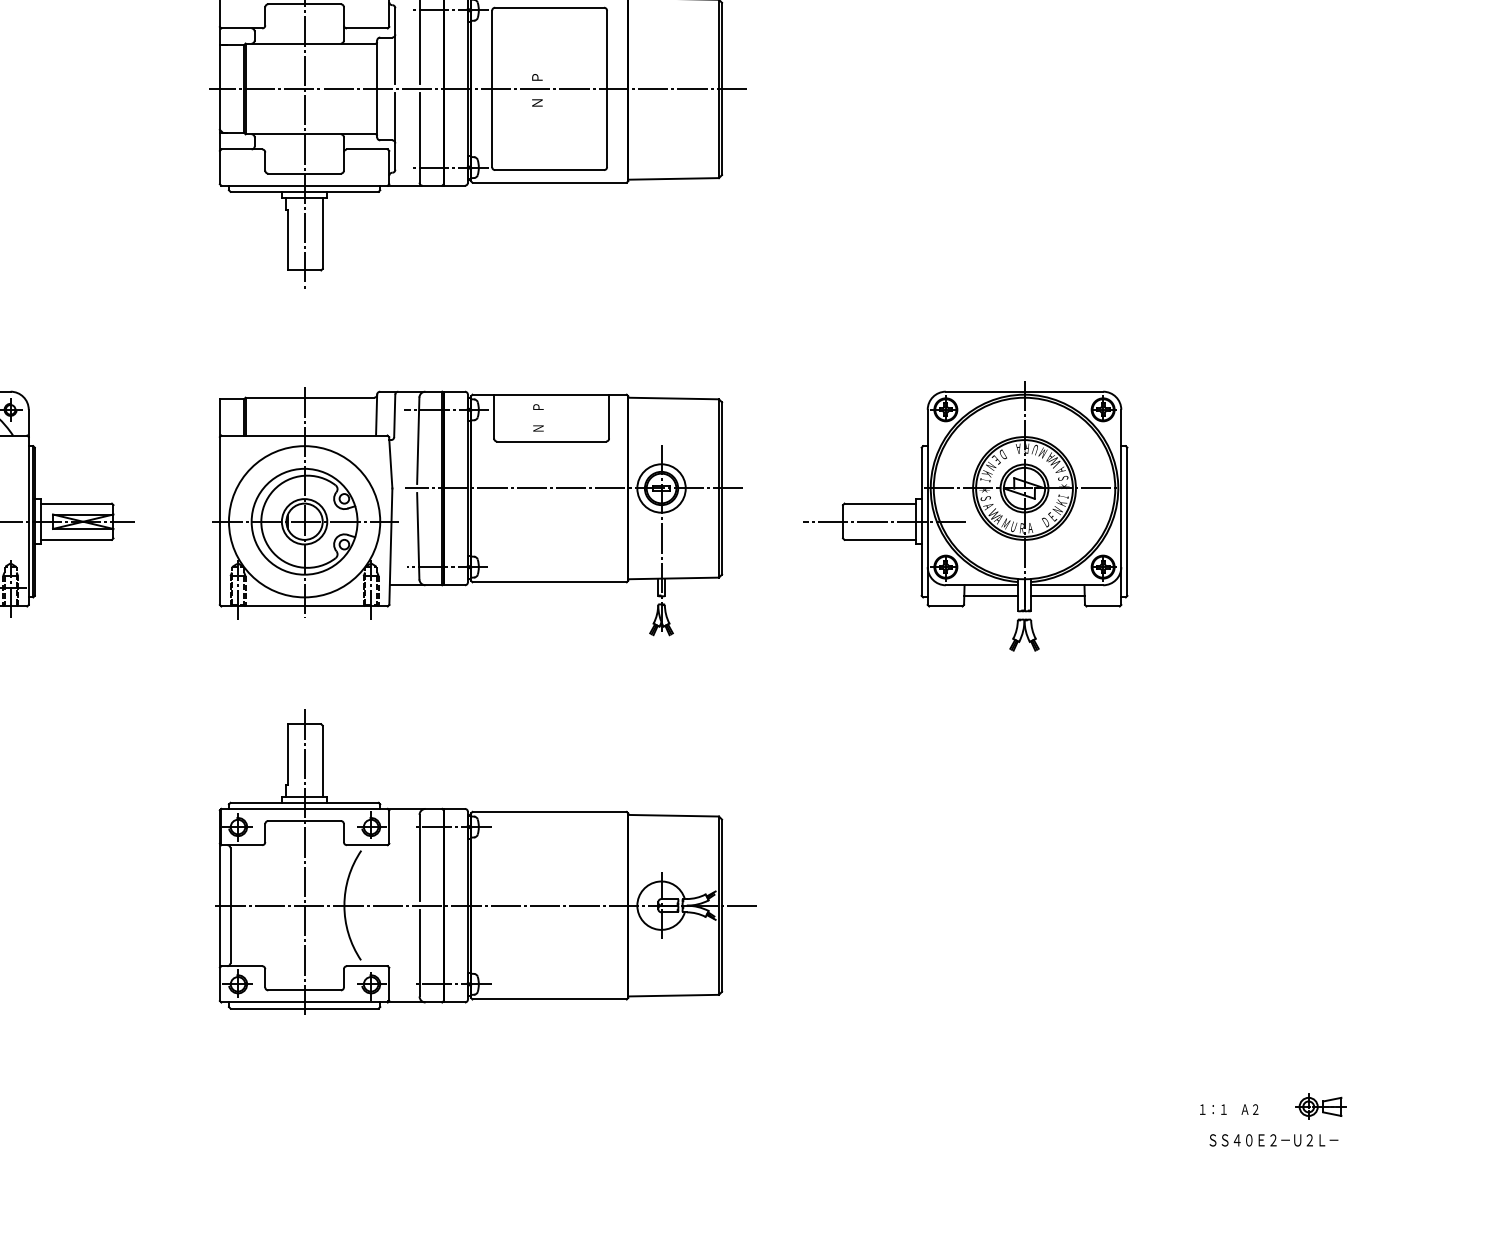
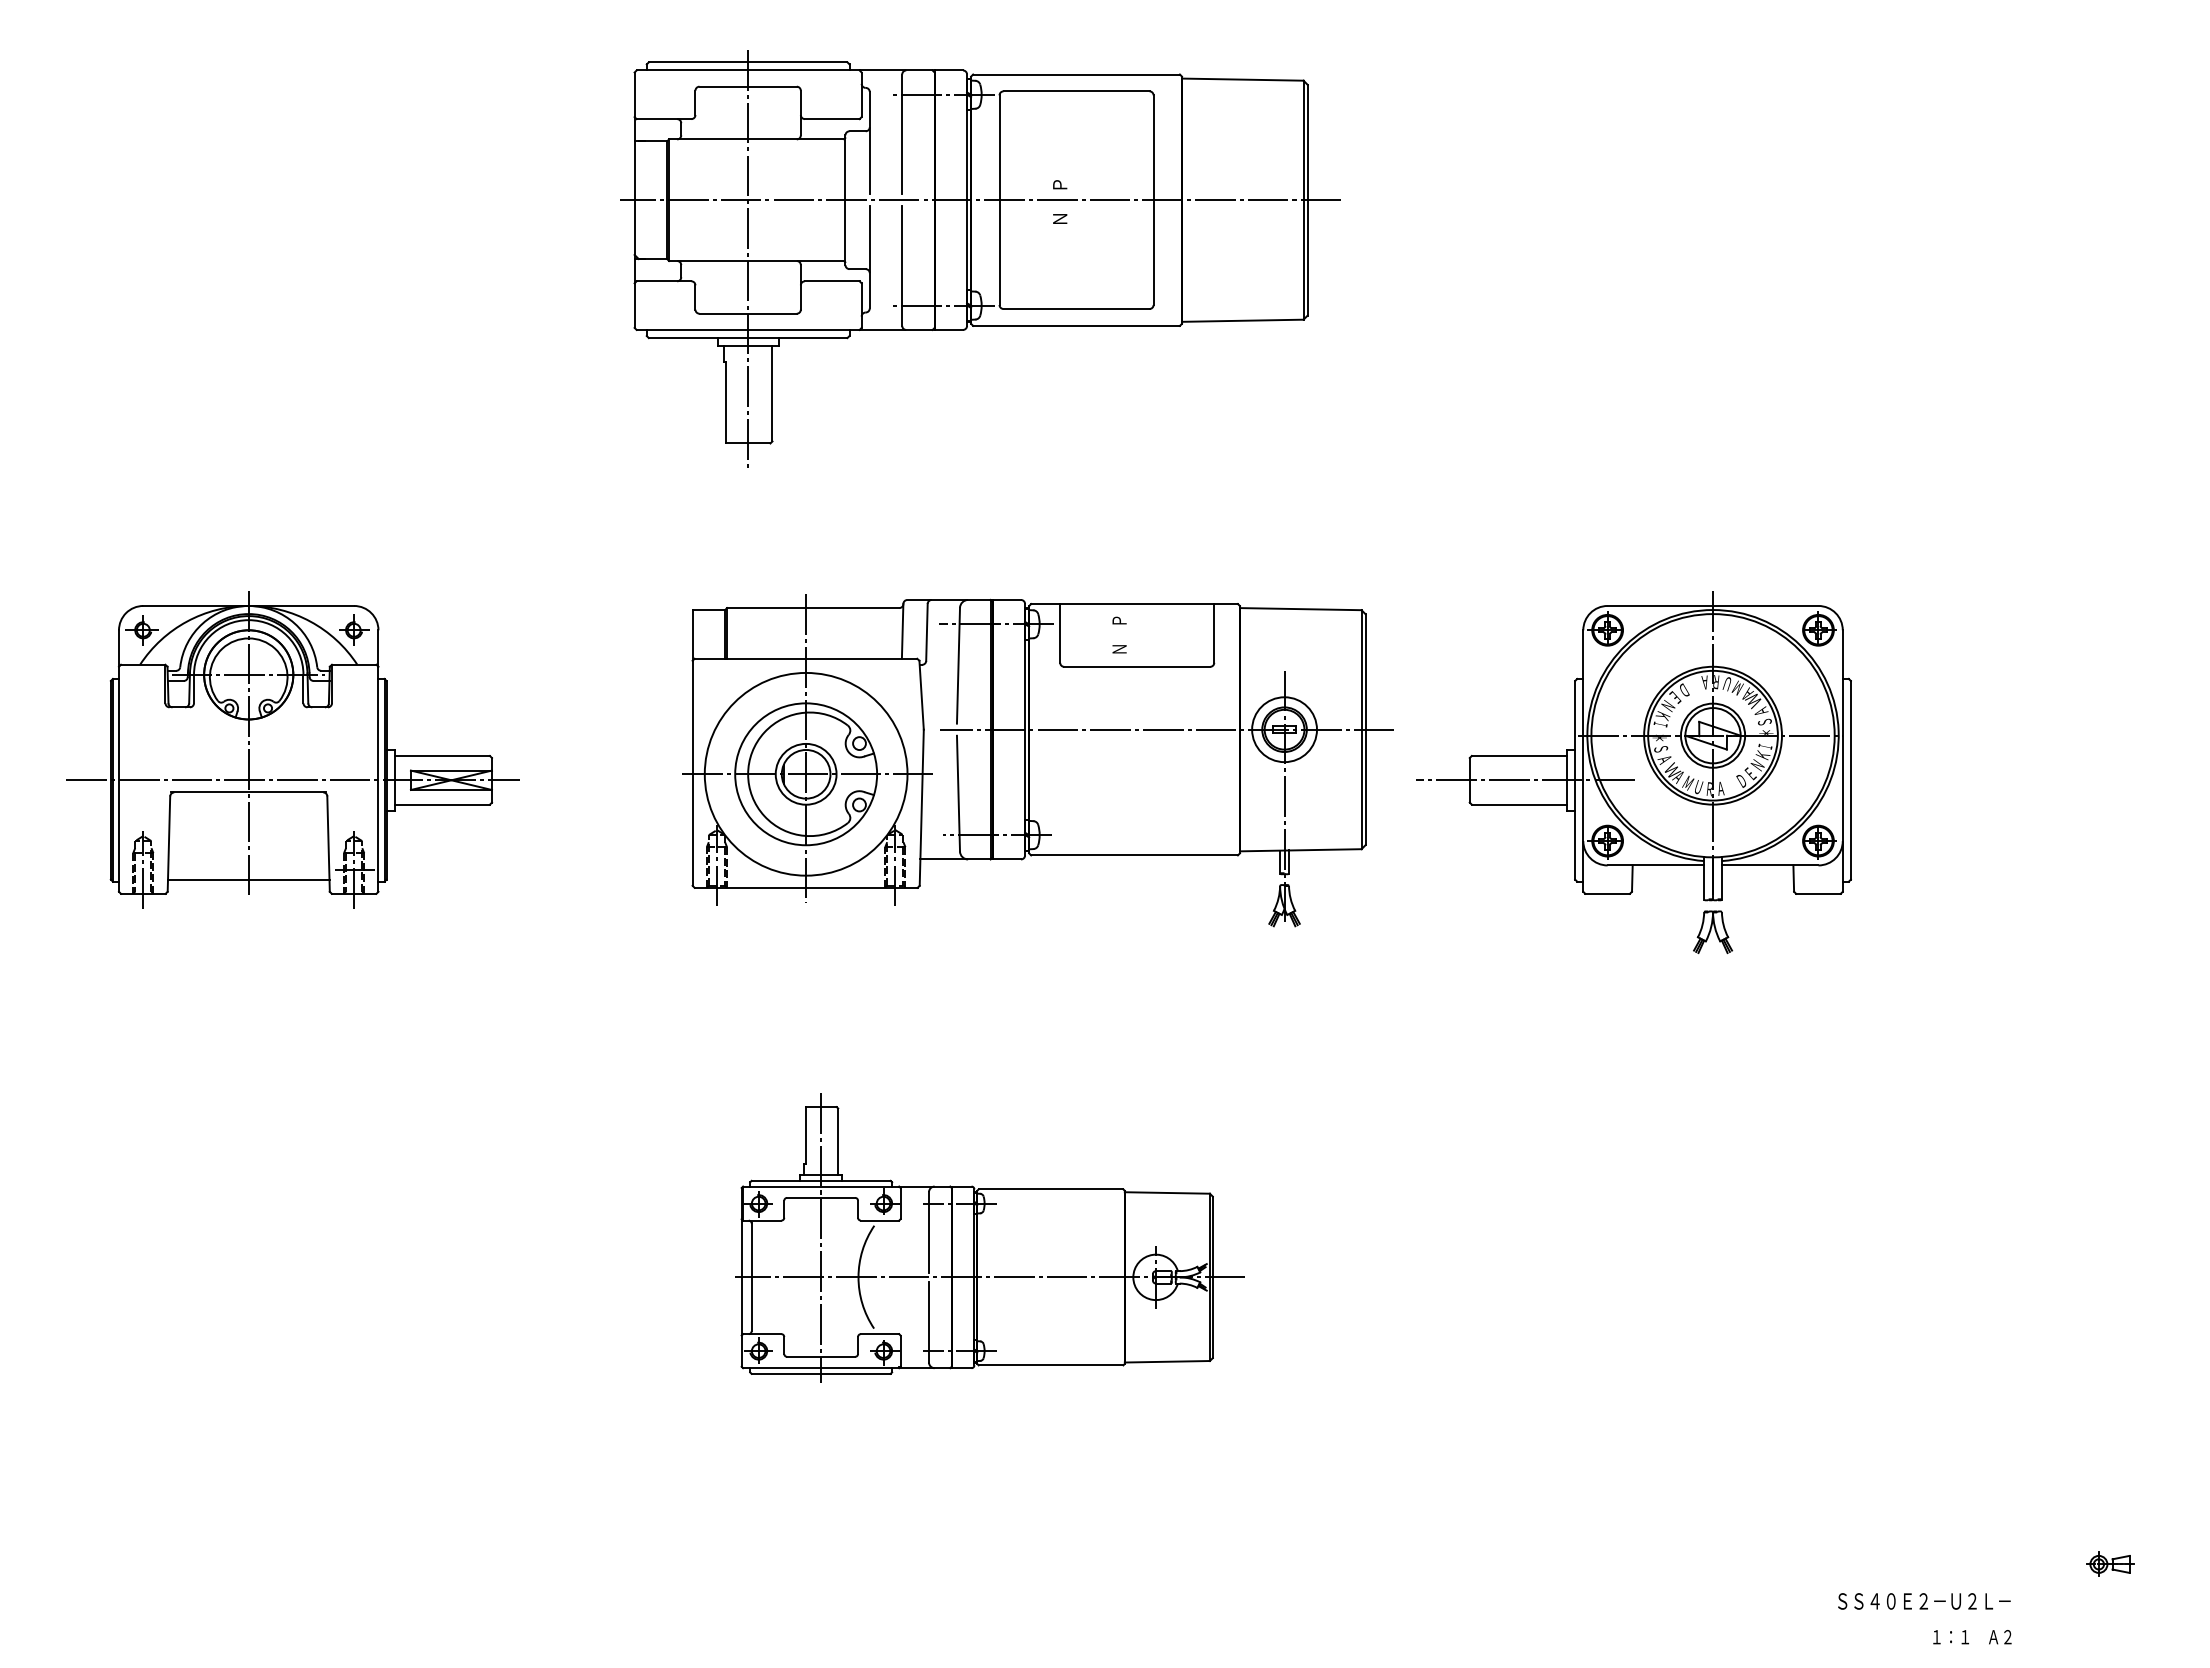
part: (477, 511) -> (1037, 760), moved
line: (991, 595) -> (1668, 879), removed
line: (1057, 595) -> (1757, 879), removed
part: (486, 862) -> (991, 1236), size x0.7
part: (1321, 1106) -> (2110, 1563), size x0.7
text: (1229, 1109) -> (1972, 1637), moved
text: (1274, 1140) -> (1924, 1601), moved

